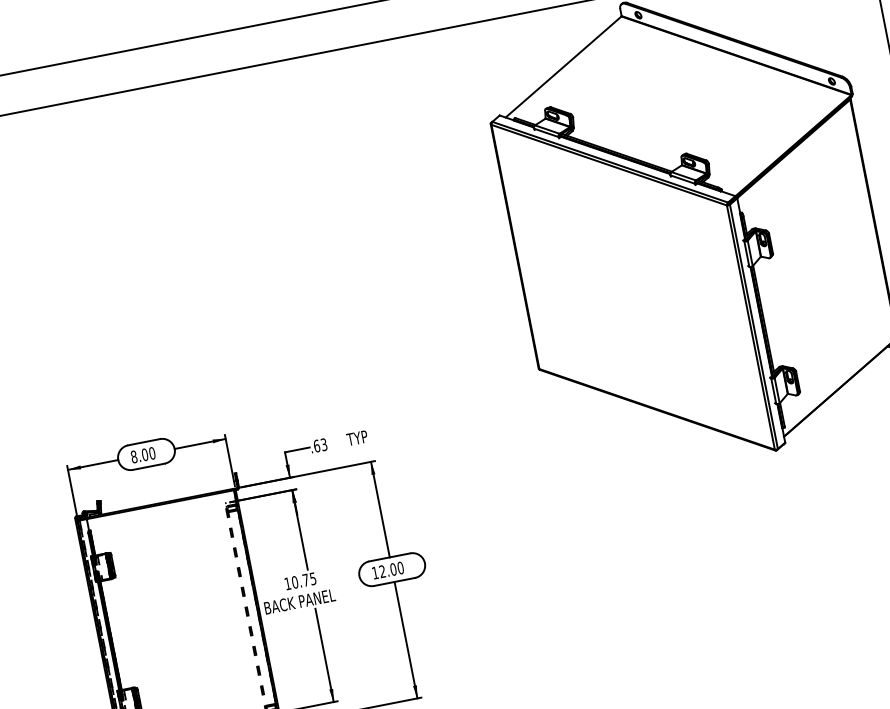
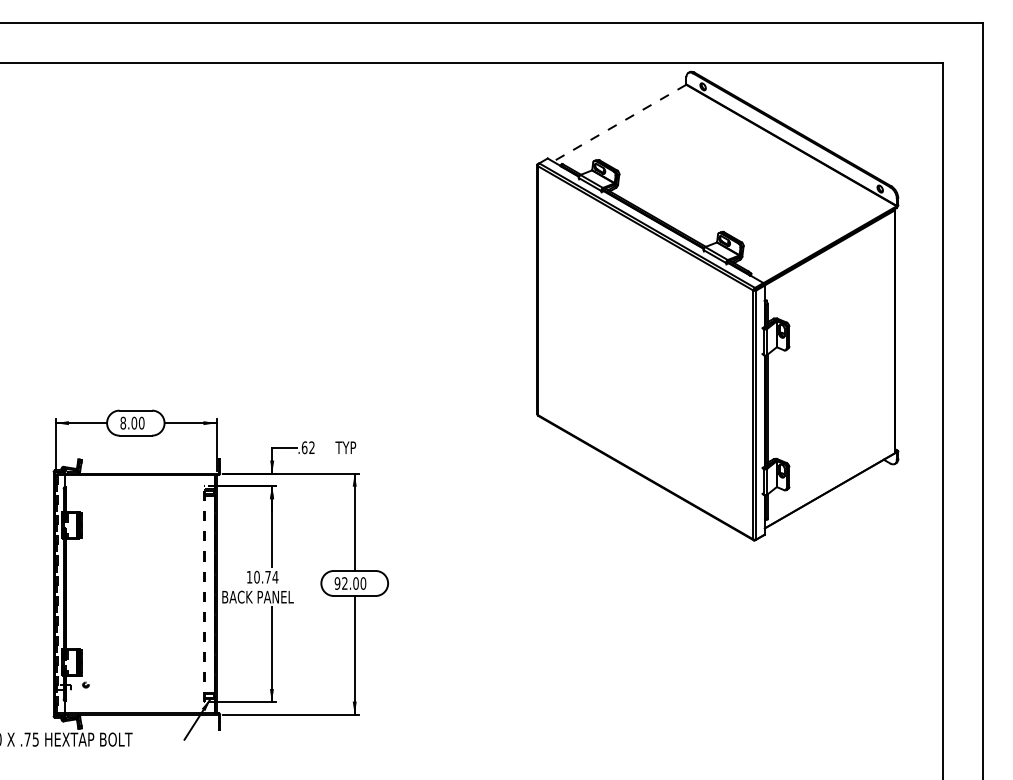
line: (563, 67) -> (619, 123), solid -> dashed
text: (323, 445) -> (311, 448), .63 -> .62
text: (375, 573) -> (337, 583), 12.00 -> 92.00
text: (313, 579) -> (275, 577), 10.75 -> 10.74

